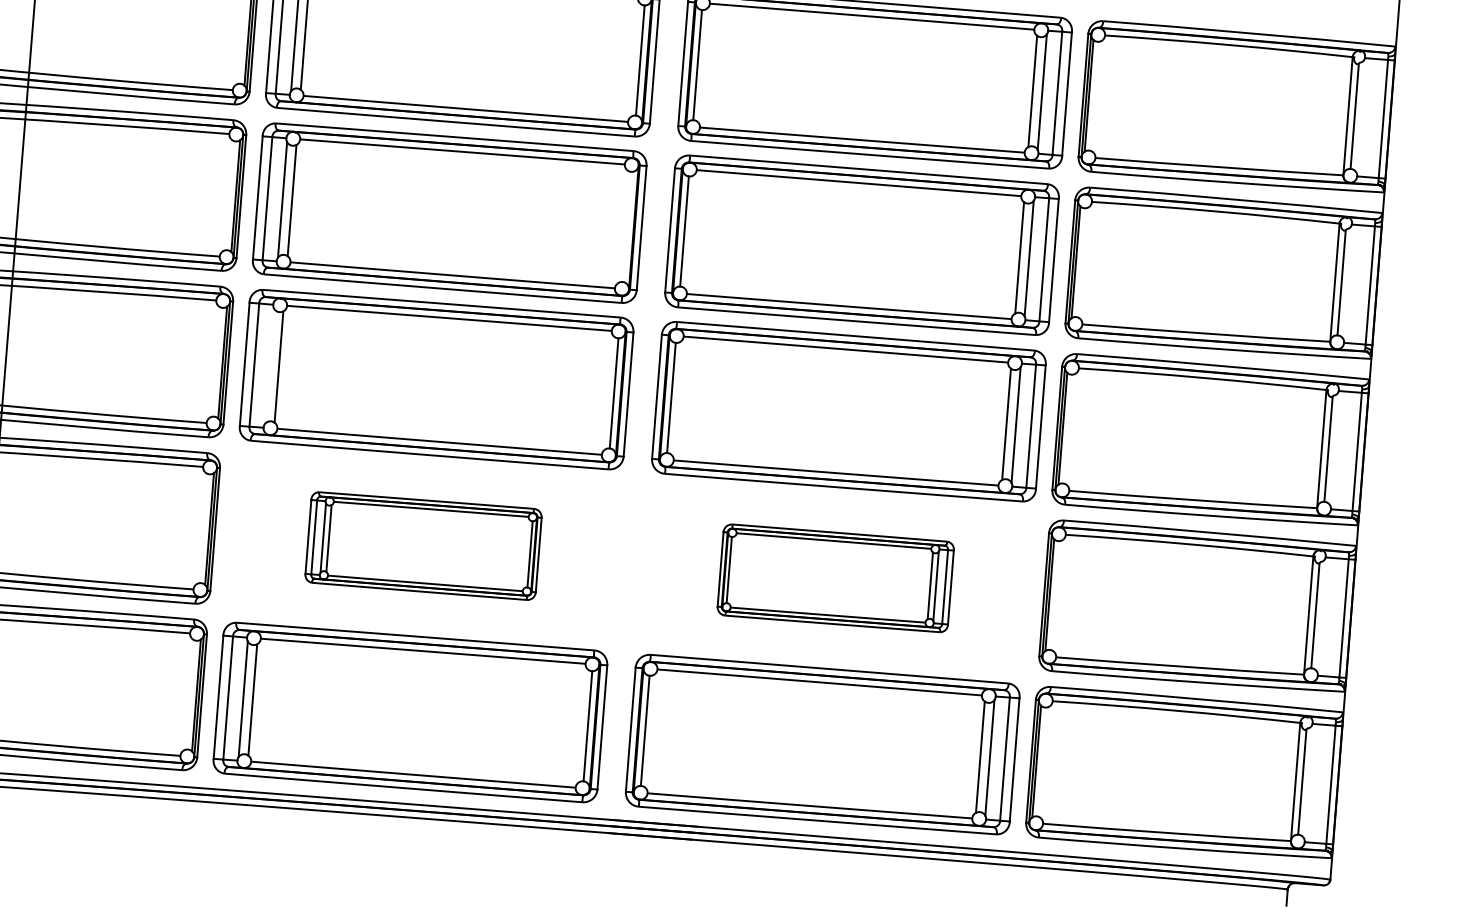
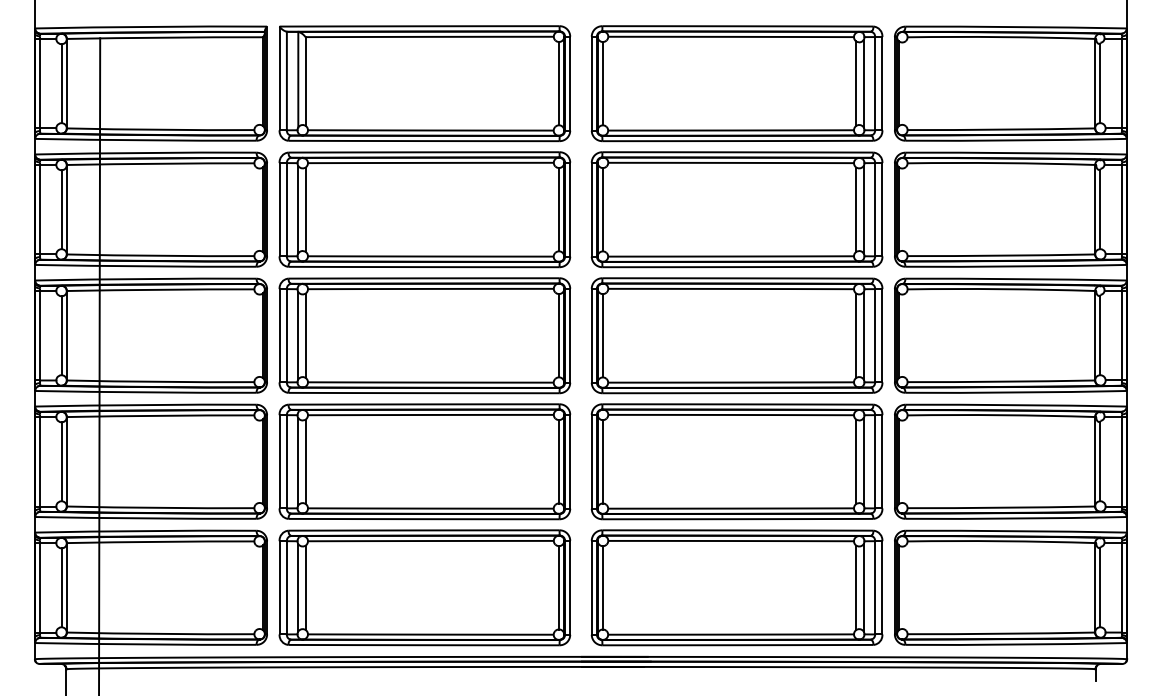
line: (627, 226) -> (559, 209), added
line: (269, 365) -> (298, 335), added
part: (423, 545) -> (424, 461), size x1.67
part: (835, 577) -> (736, 461), size x1.67

